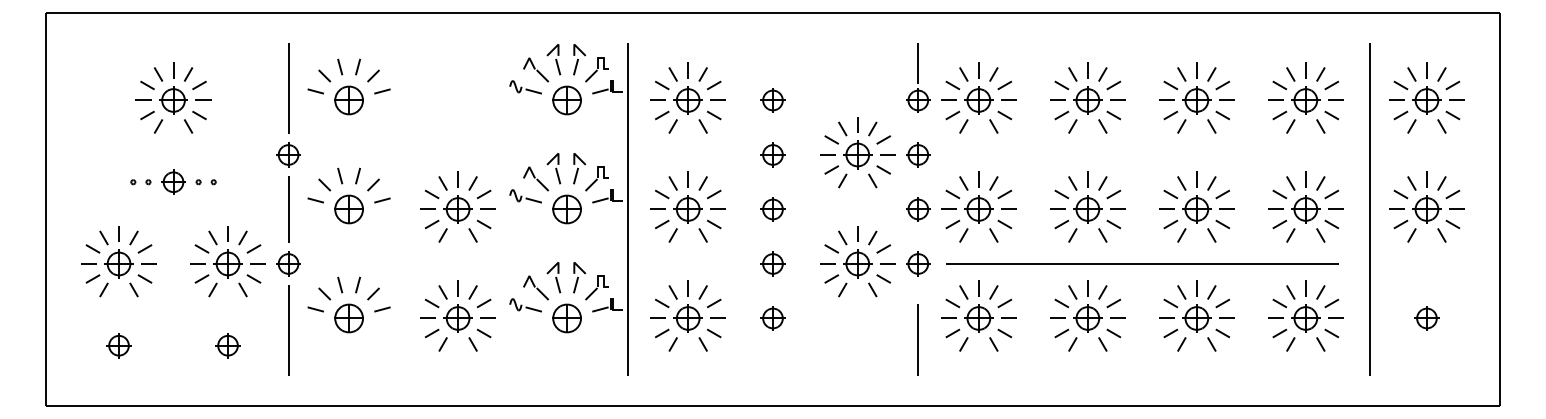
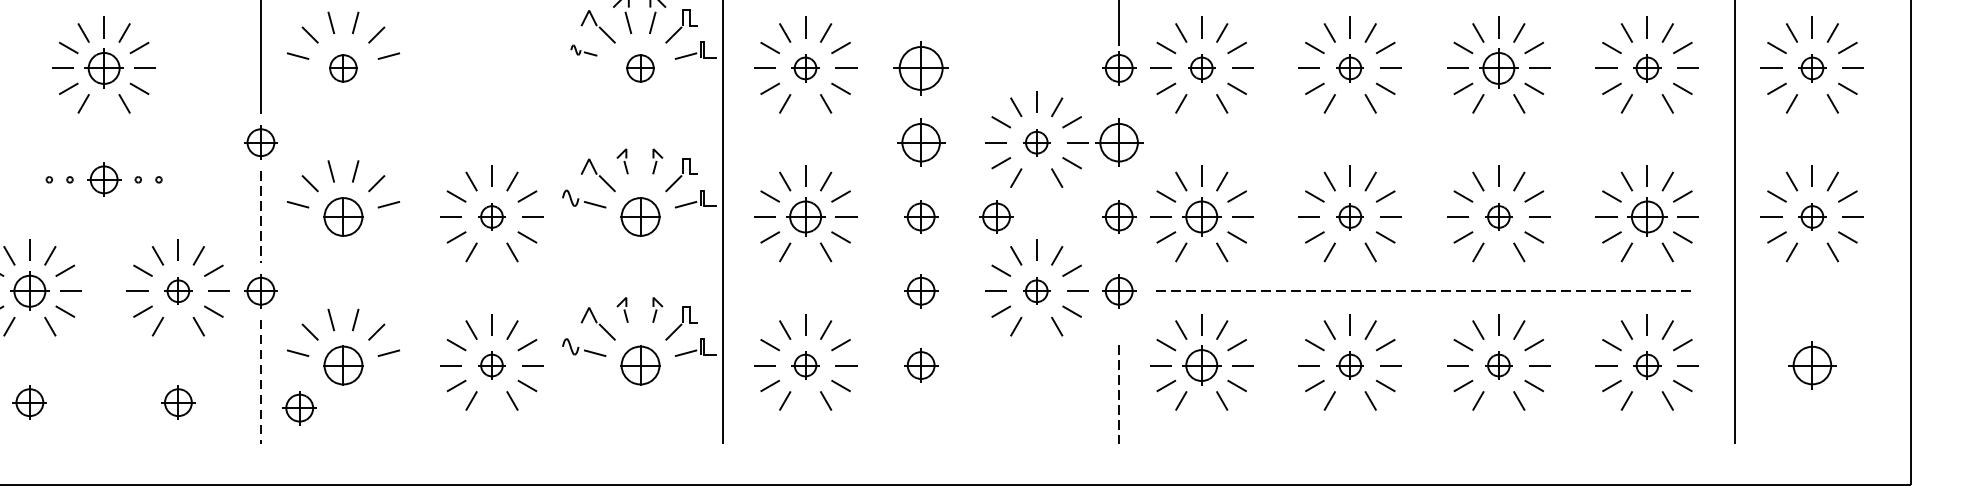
part: (525, 87) -> (583, 50), size x0.6
part: (348, 100) -> (342, 68), size x0.7
part: (566, 100) -> (639, 68), size x0.7
part: (687, 100) -> (804, 68), size x0.7
part: (772, 100) -> (920, 68), size x1.6
part: (978, 100) -> (1201, 68), size x0.7
part: (1087, 100) -> (1349, 68), size x0.7
part: (1305, 100) -> (1646, 68), size x0.7
part: (1426, 100) -> (1811, 68), size x0.7
part: (772, 154) -> (920, 142), size x1.4
part: (857, 154) -> (1036, 142), size x0.7
part: (918, 154) -> (1119, 142), size x1.4
part: (553, 168) -> (622, 161), size x0.6
part: (579, 168) -> (657, 161), size x0.6
line: (288, 209) -> (260, 217), solid -> dashed
part: (457, 209) -> (491, 217), size x0.7
part: (828, 209) -> (996, 217), added
part: (1087, 209) -> (1349, 217), size x0.7
part: (1196, 209) -> (1498, 217), size x0.7
part: (1426, 209) -> (1811, 217), size x0.7
part: (227, 263) -> (177, 290), size x0.7
part: (857, 263) -> (1036, 290), size x0.7
line: (1142, 263) -> (1424, 290), solid -> dashed
part: (553, 277) -> (622, 309), size x0.6
part: (579, 277) -> (657, 309), size x0.6
part: (457, 318) -> (491, 365), size x0.7
part: (687, 318) -> (804, 365), size x0.7
part: (1087, 318) -> (1349, 365), size x0.7
part: (1196, 318) -> (1498, 365), size x0.7
part: (1305, 318) -> (1646, 365), size x0.7
part: (1426, 318) -> (1811, 365), size x1.4
line: (288, 330) -> (260, 381), solid -> dashed
line: (917, 340) -> (1118, 395), solid -> dashed
part: (316, 349) -> (299, 407), added

